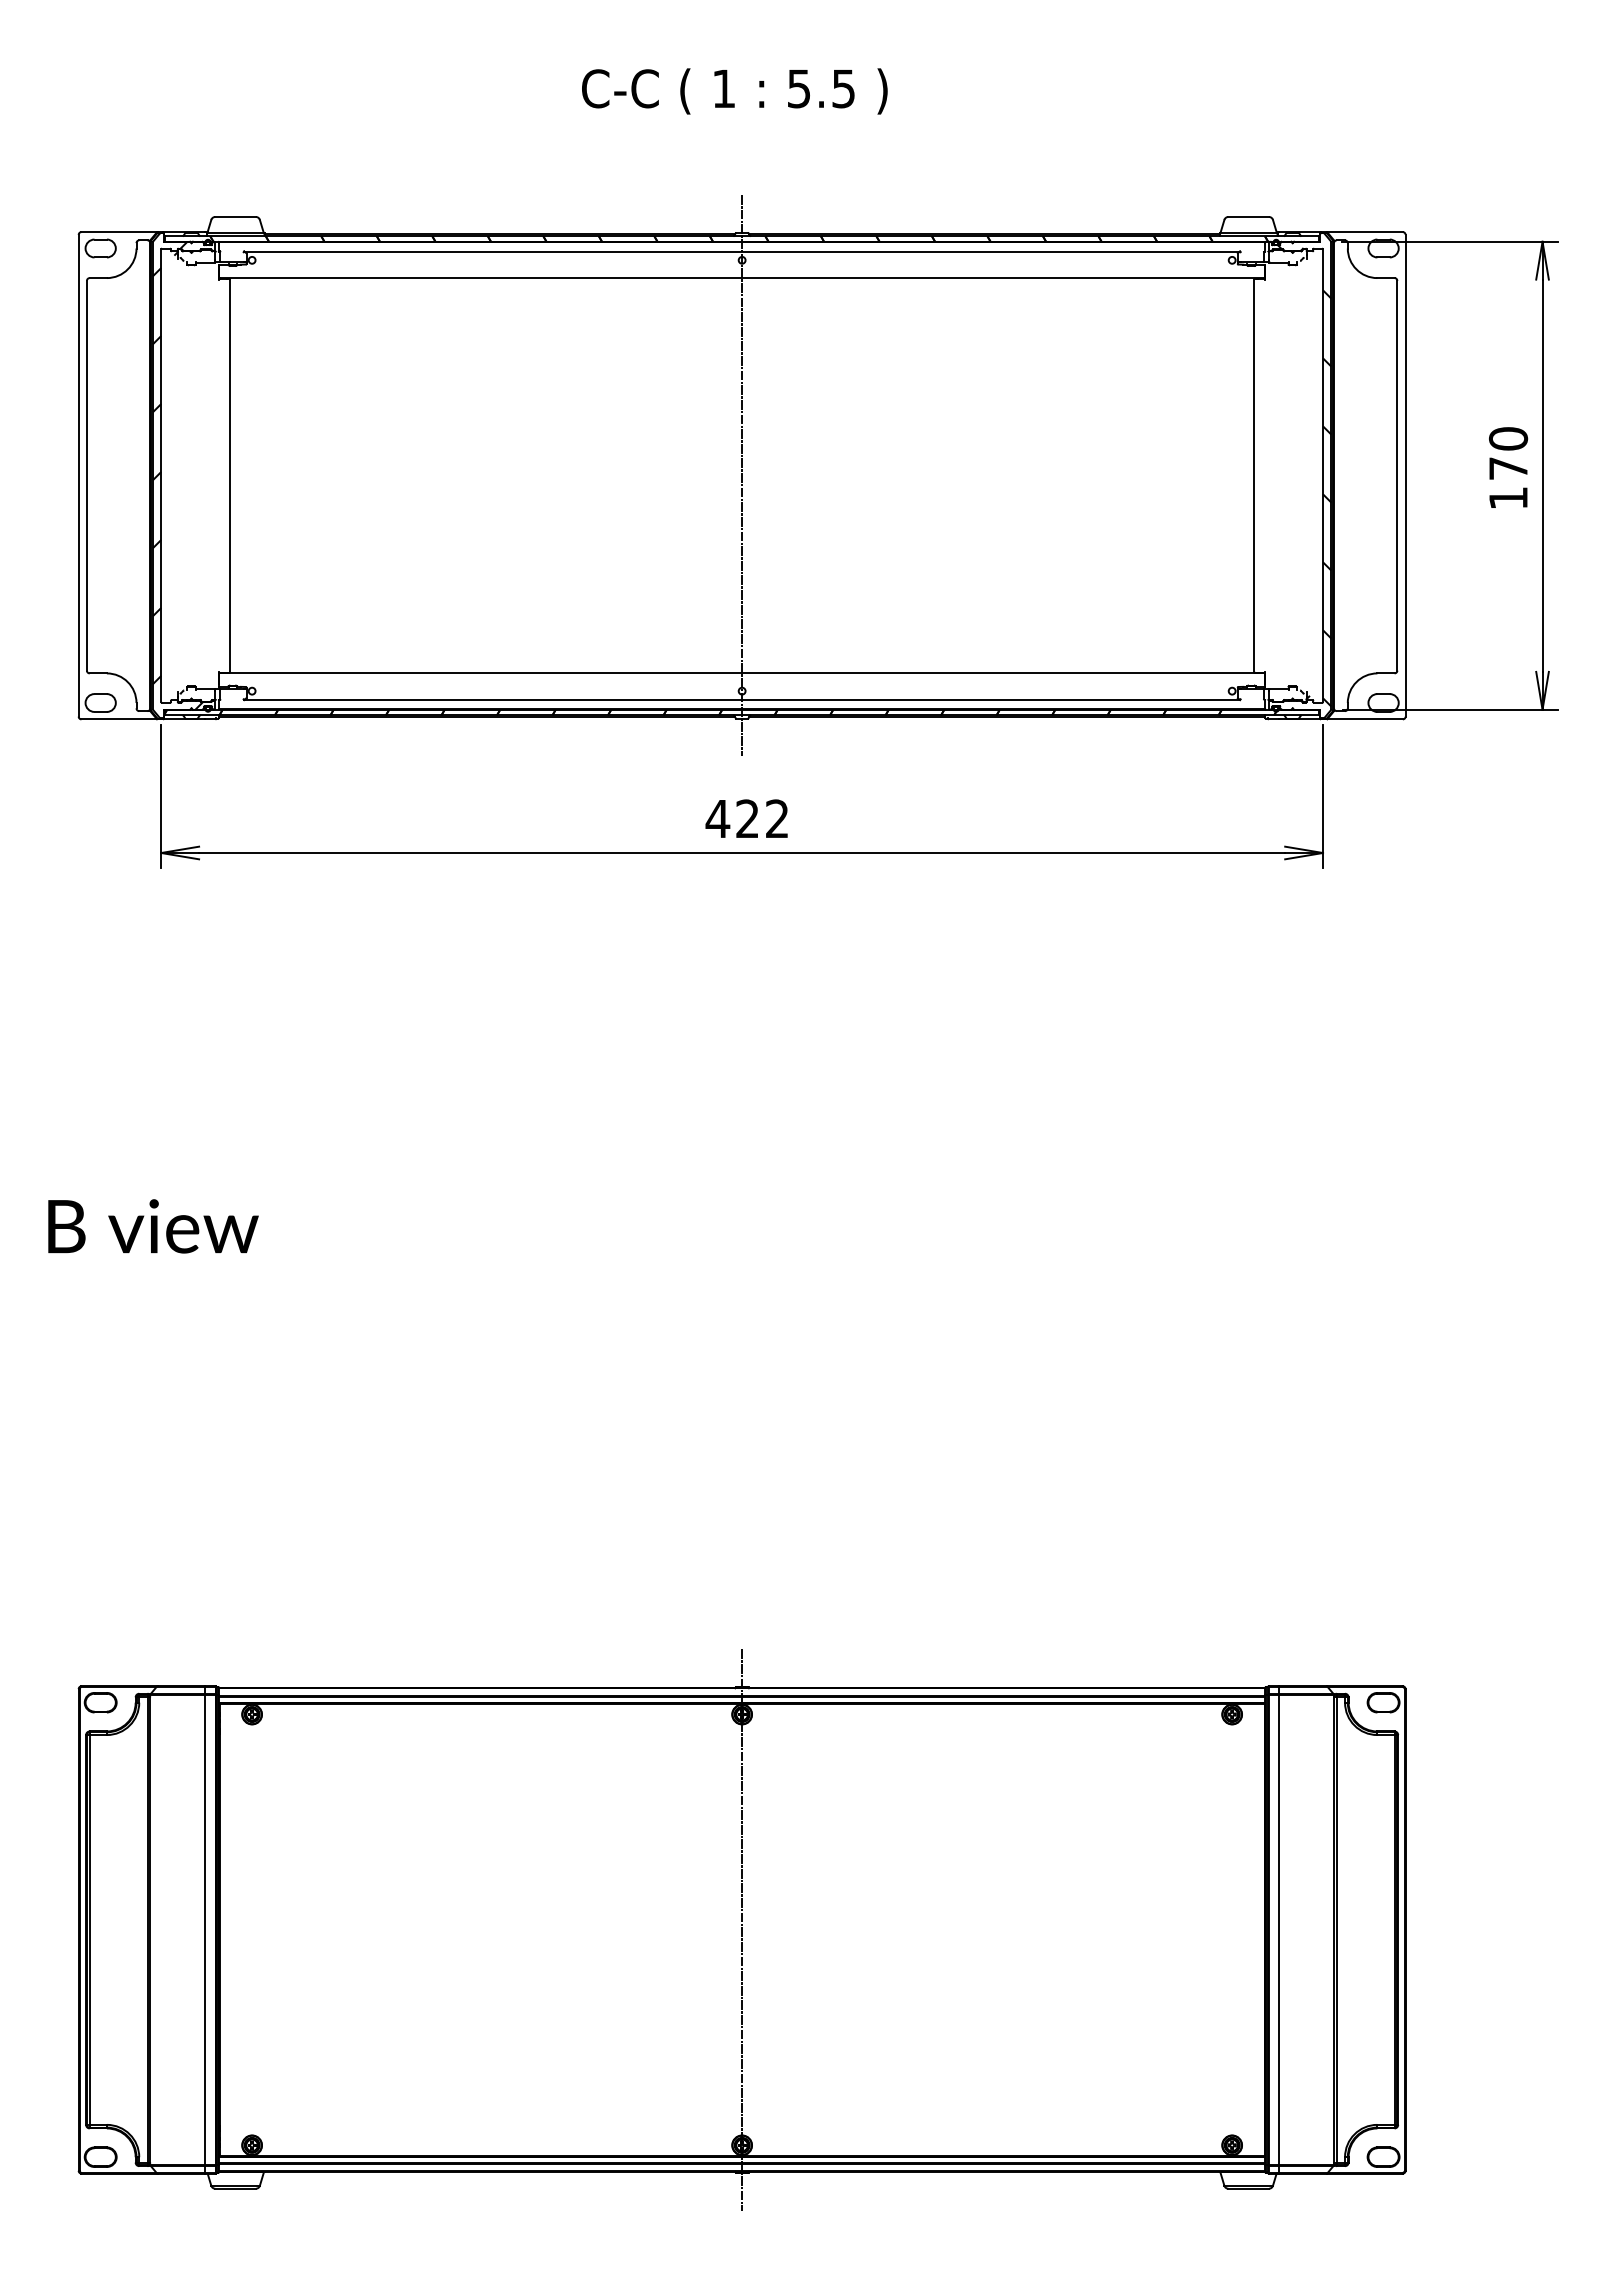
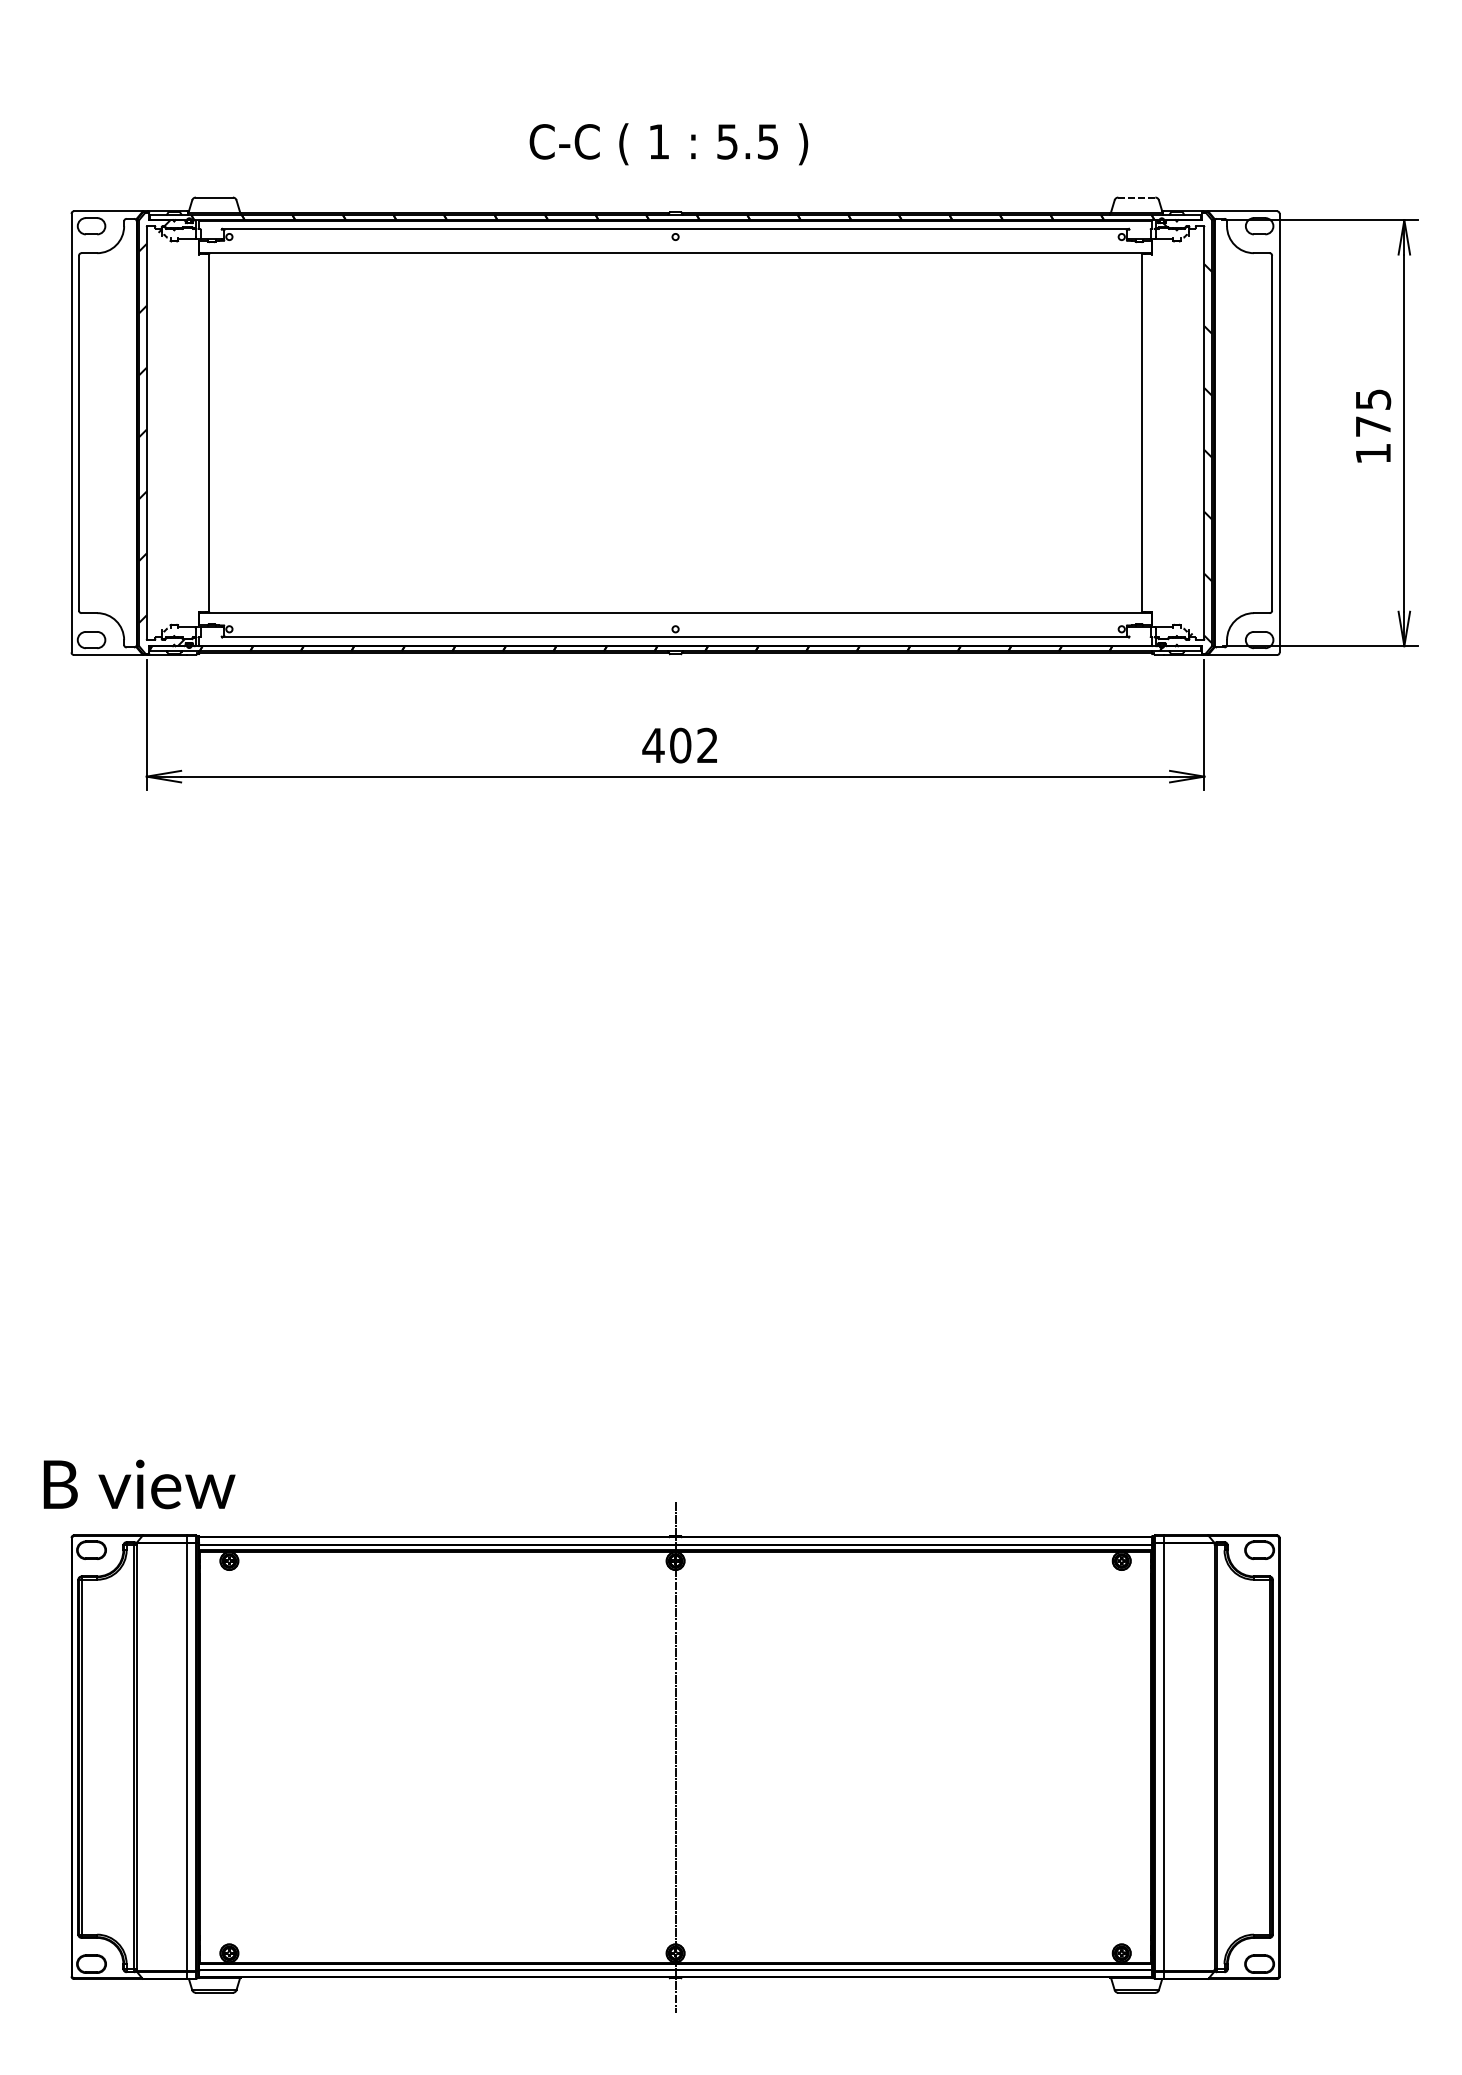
text: (734, 91) -> (668, 144), moved
line: (1249, 216) -> (1137, 197), solid -> dashed
text: (1508, 438) -> (1373, 399), 170 -> 175
line: (742, 475) -> (675, 432), removed
text: (747, 818) -> (680, 745), 422 -> 402
text: (153, 1226) -> (139, 1484), moved

